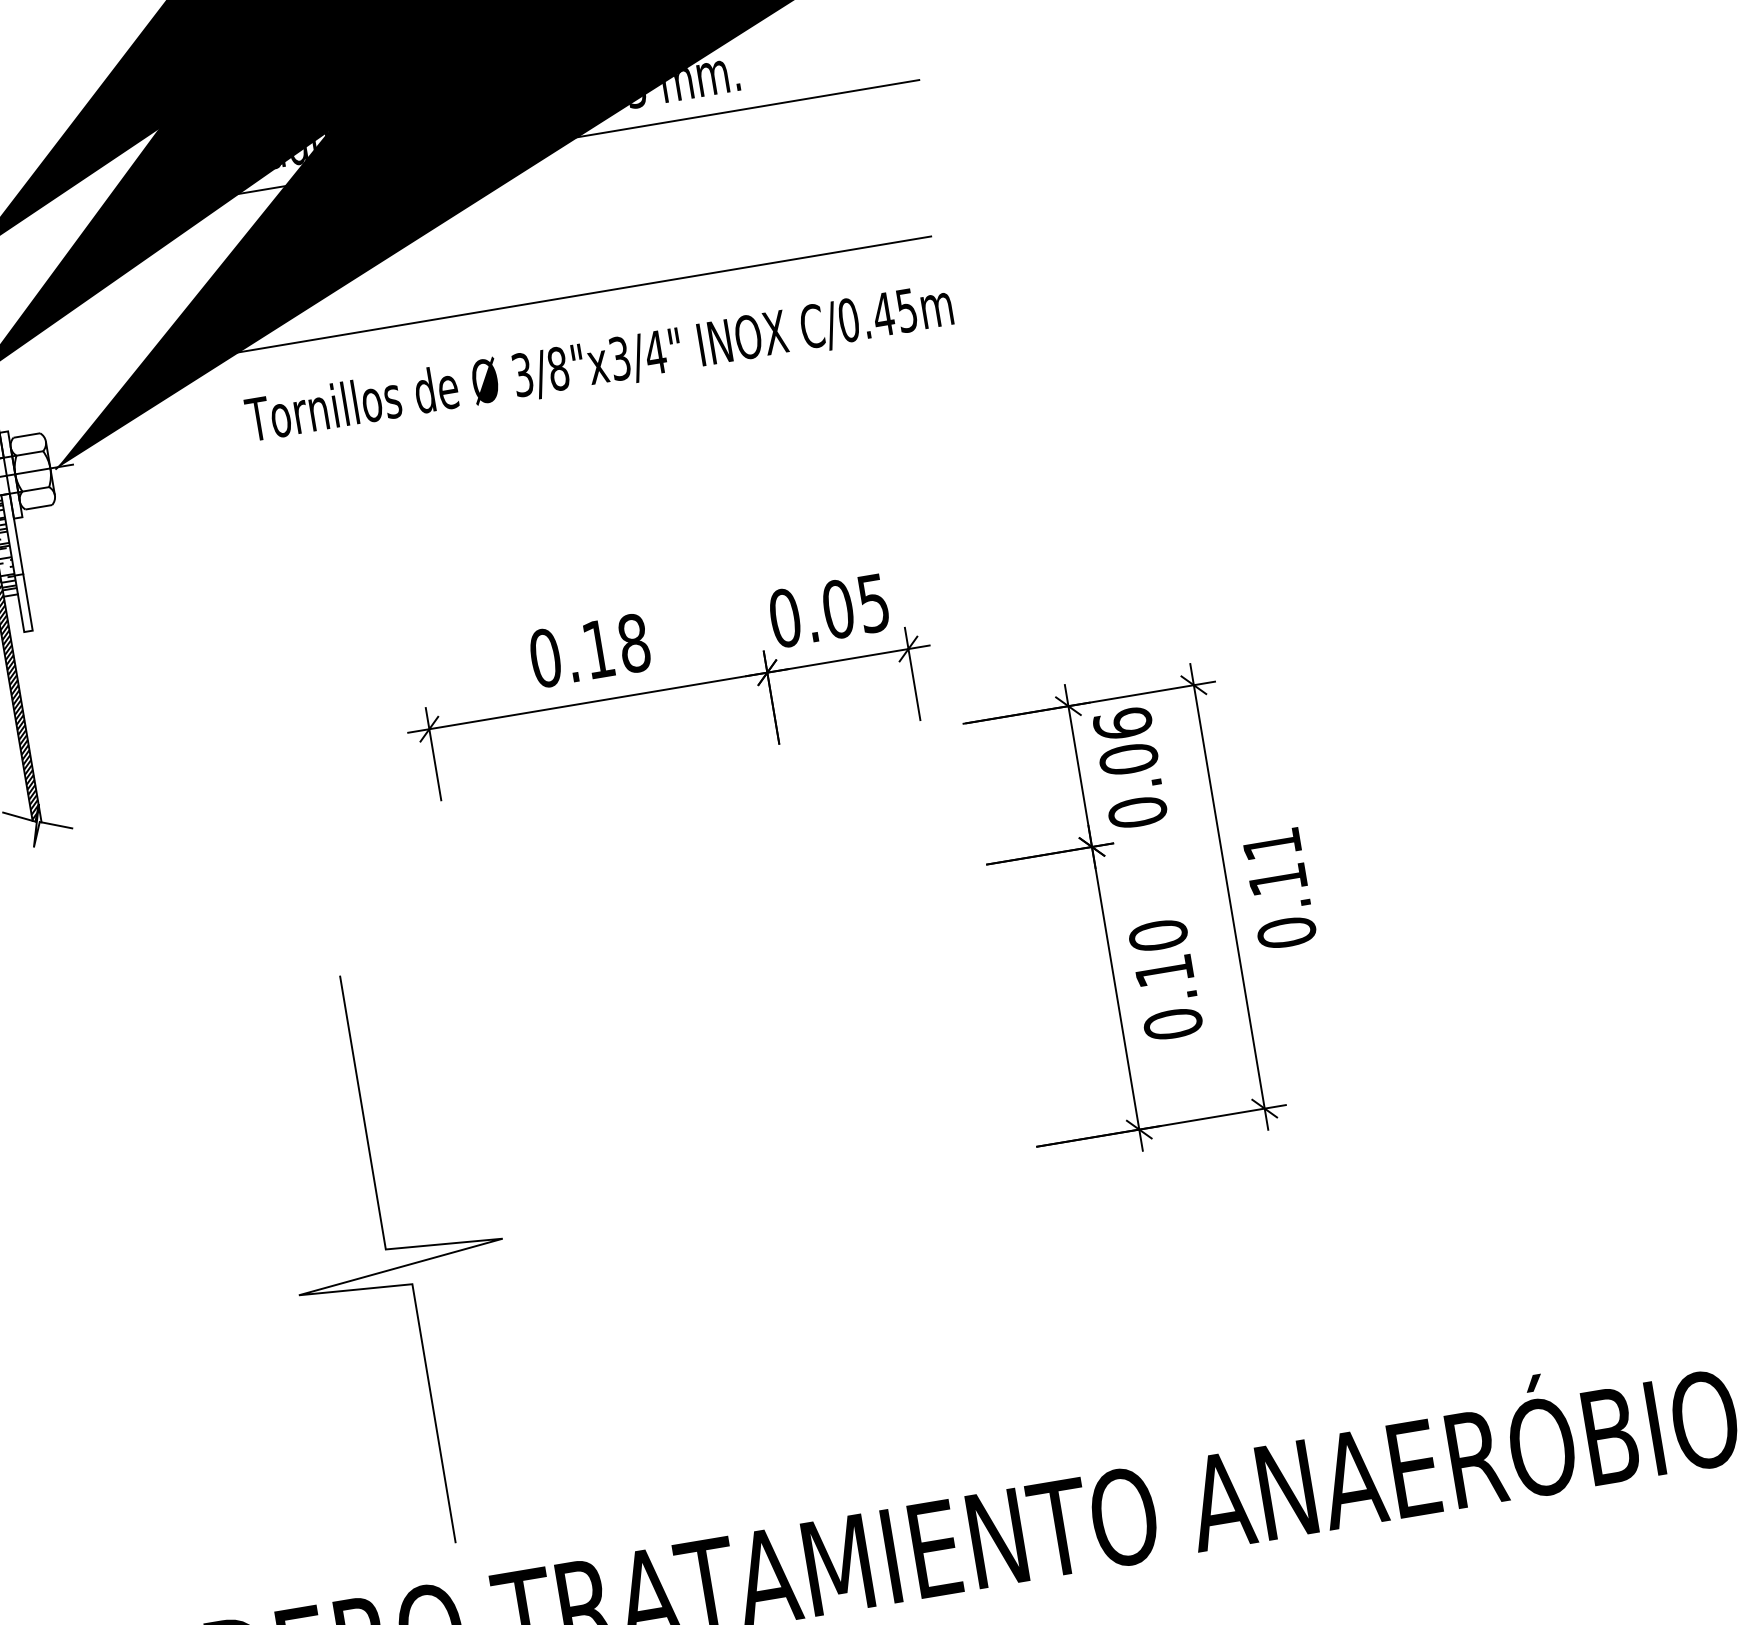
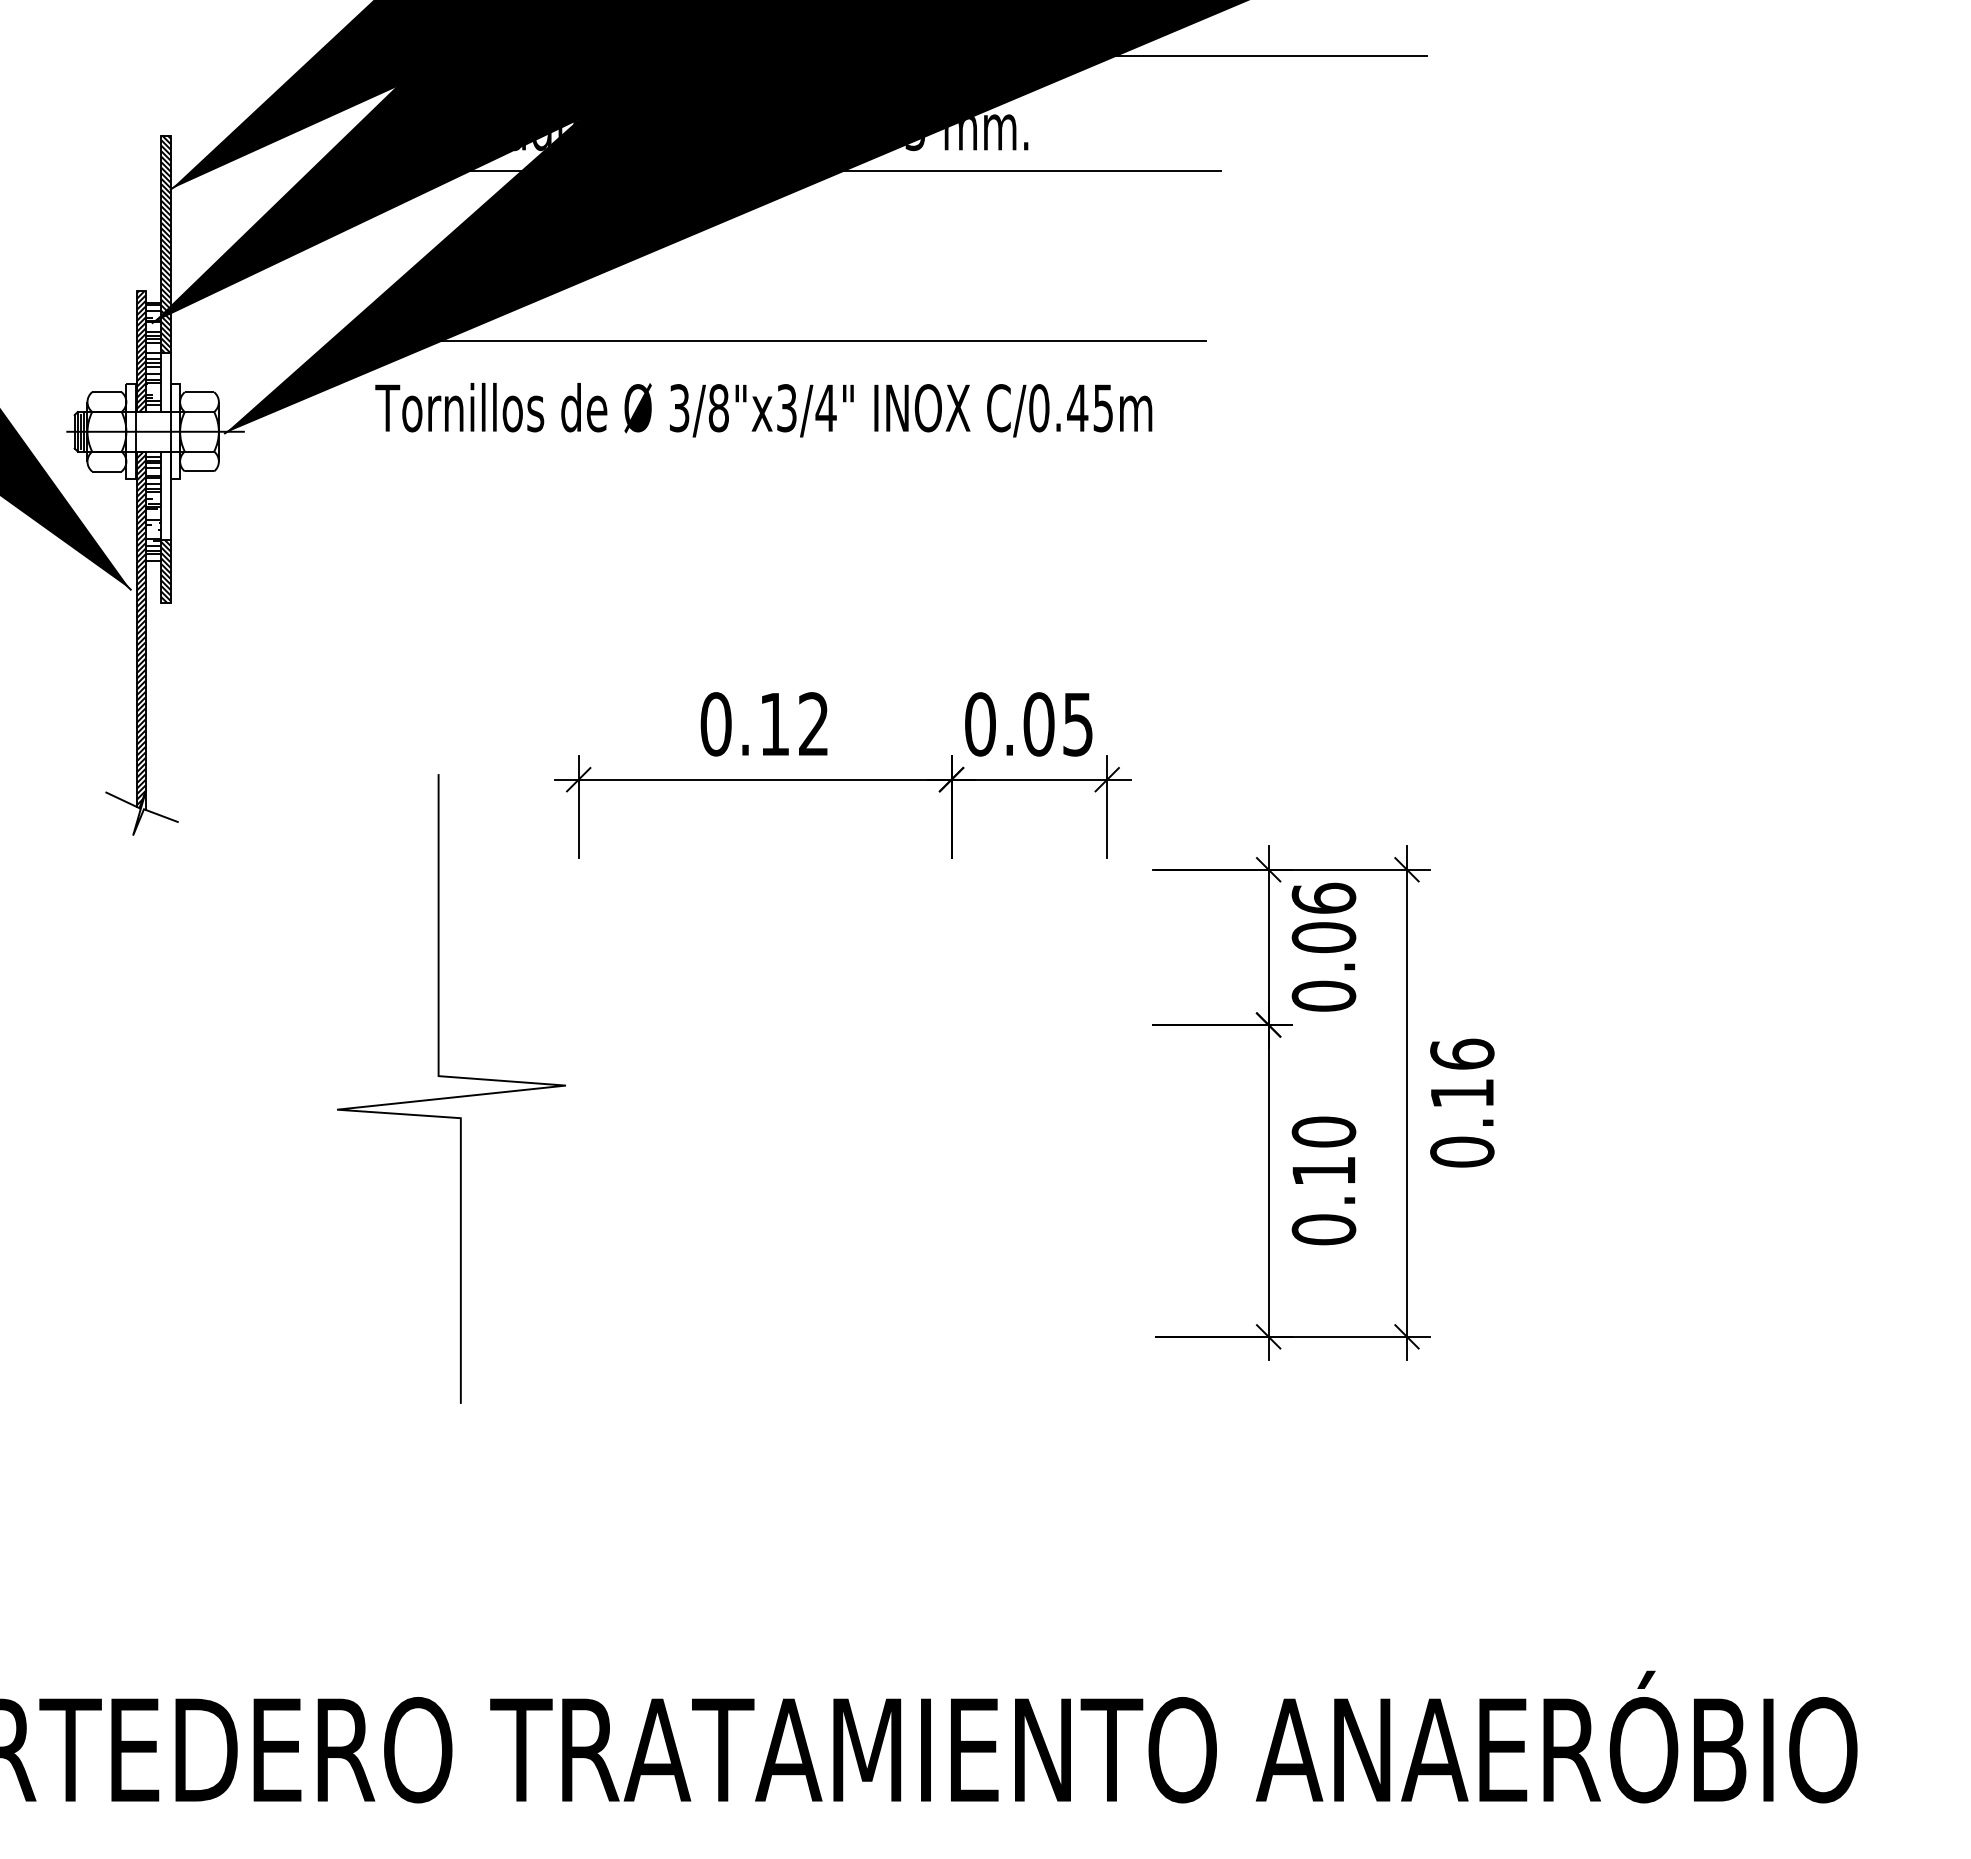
text: (599, 364) -> (763, 410), moved
hatch: (23, 603) -> (165, 571), added
text: (633, 643) -> (813, 724), 0.18 -> 0.12
text: (1272, 843) -> (1462, 1053), 0.11 -> 0.16
curve: (400, 1265) -> (451, 1096), moved

